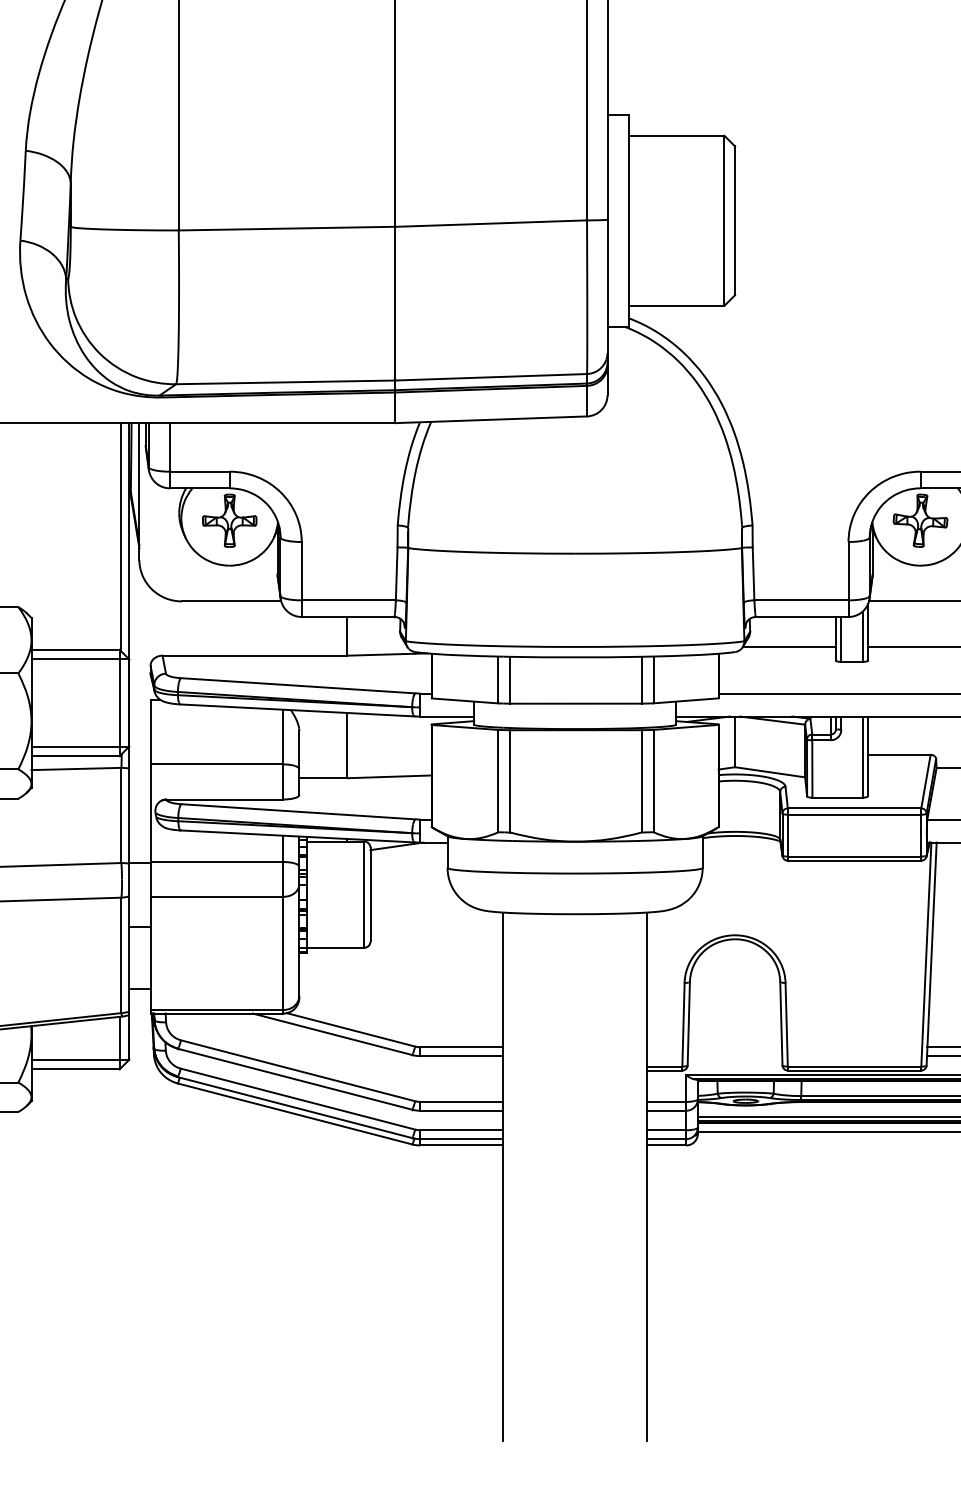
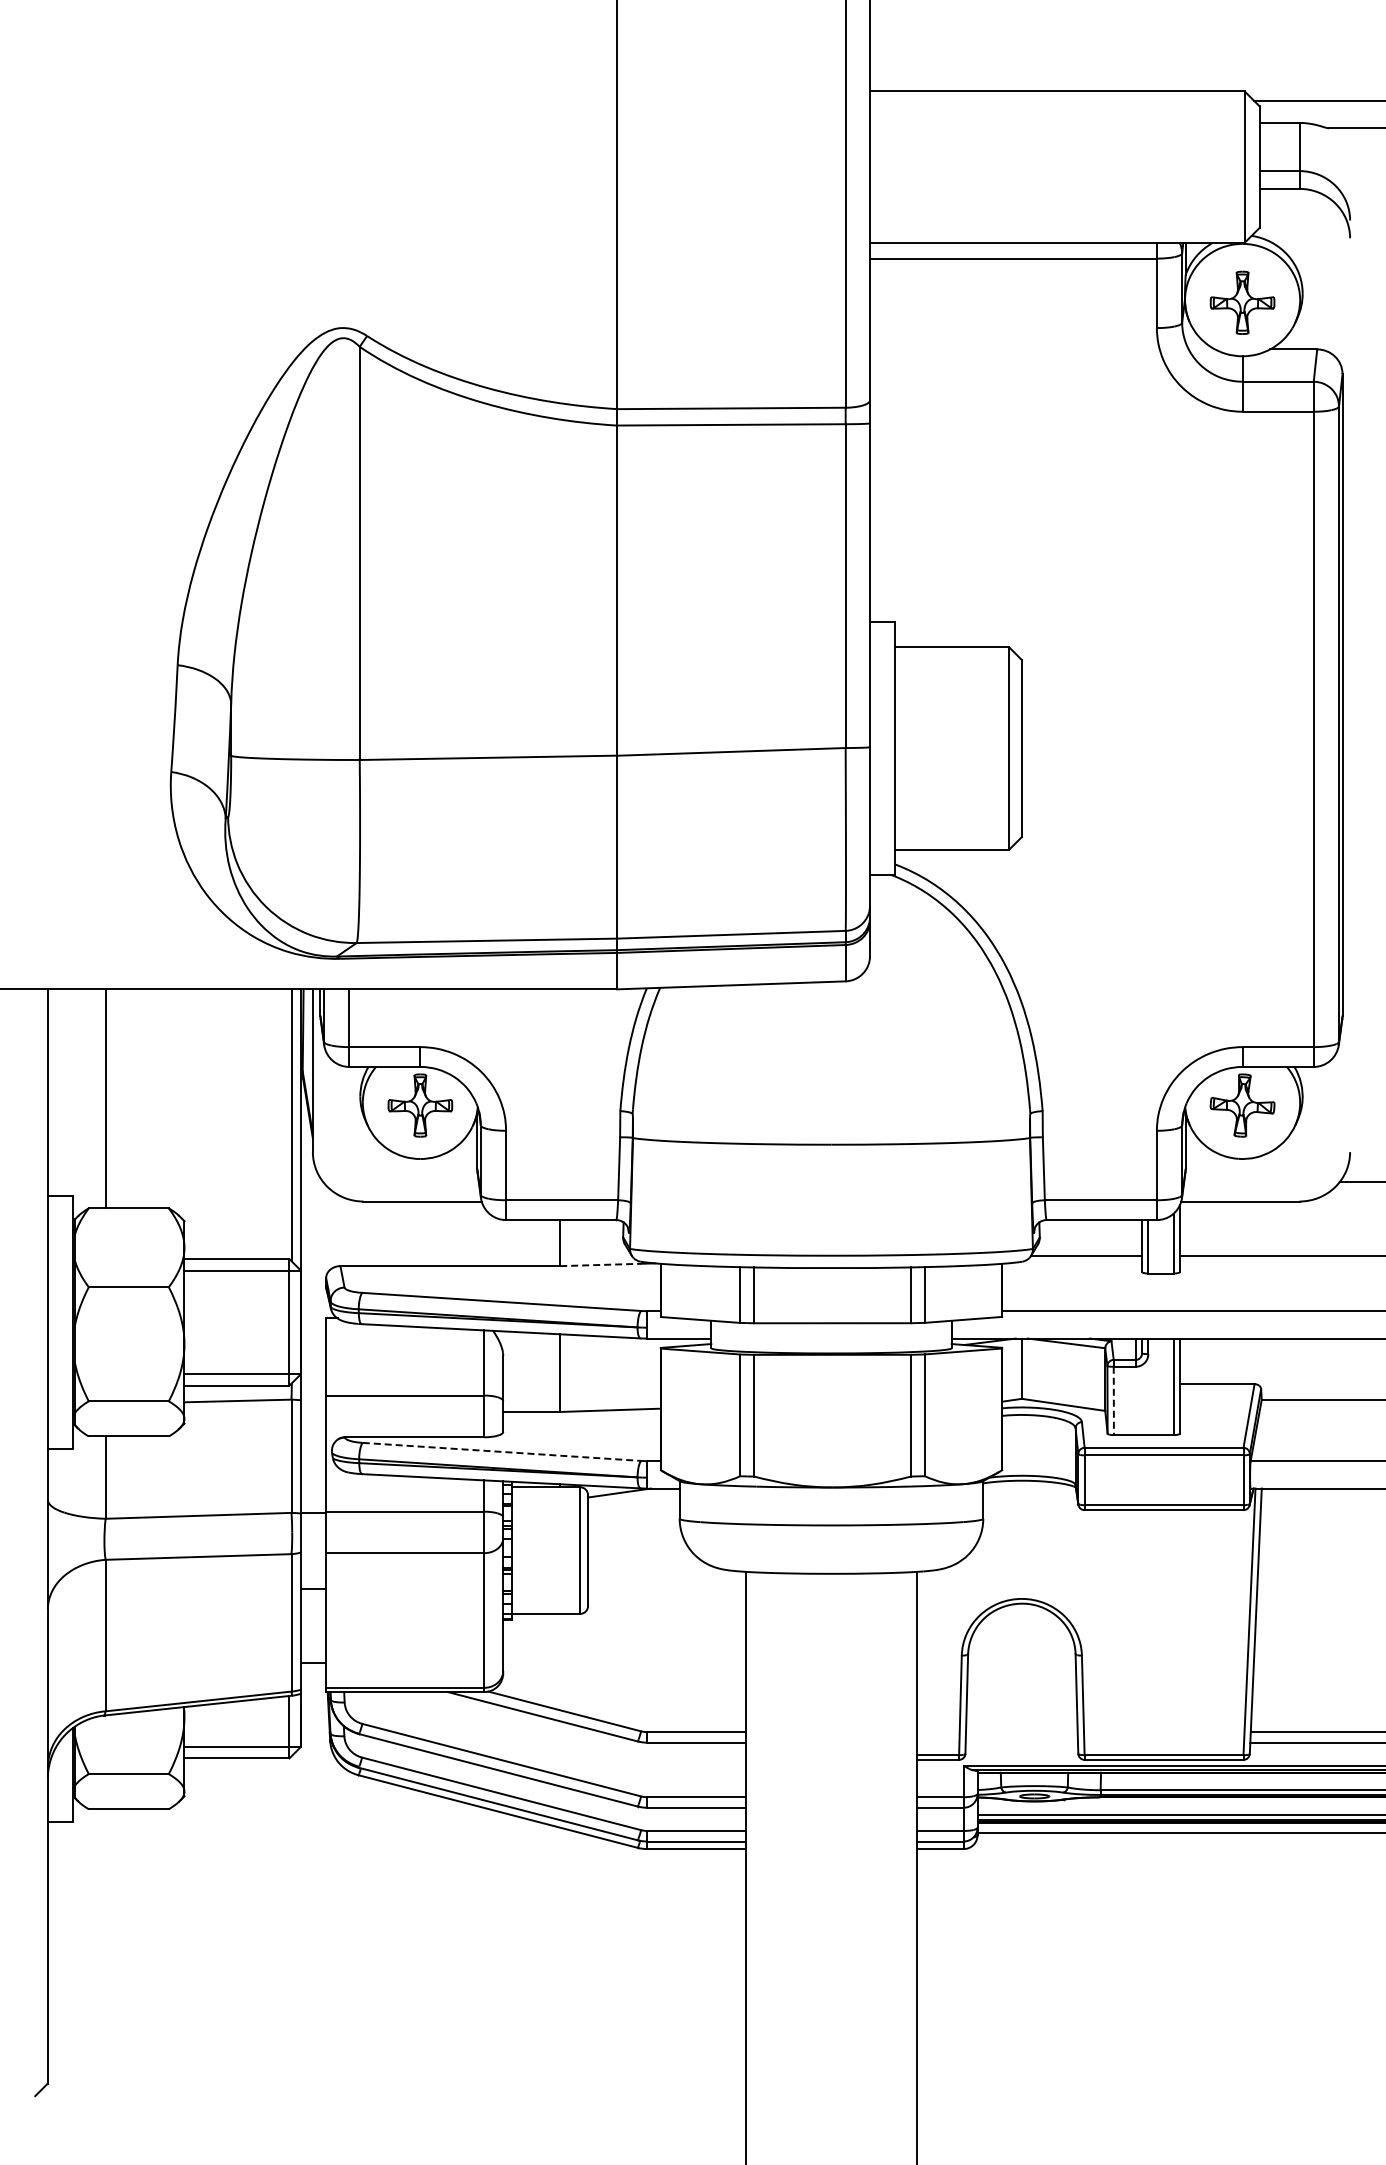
line: (381, 654) -> (600, 1264), solid -> dashed
line: (812, 769) -> (1113, 1401), solid -> dashed
line: (298, 811) -> (502, 1451), solid -> dashed

